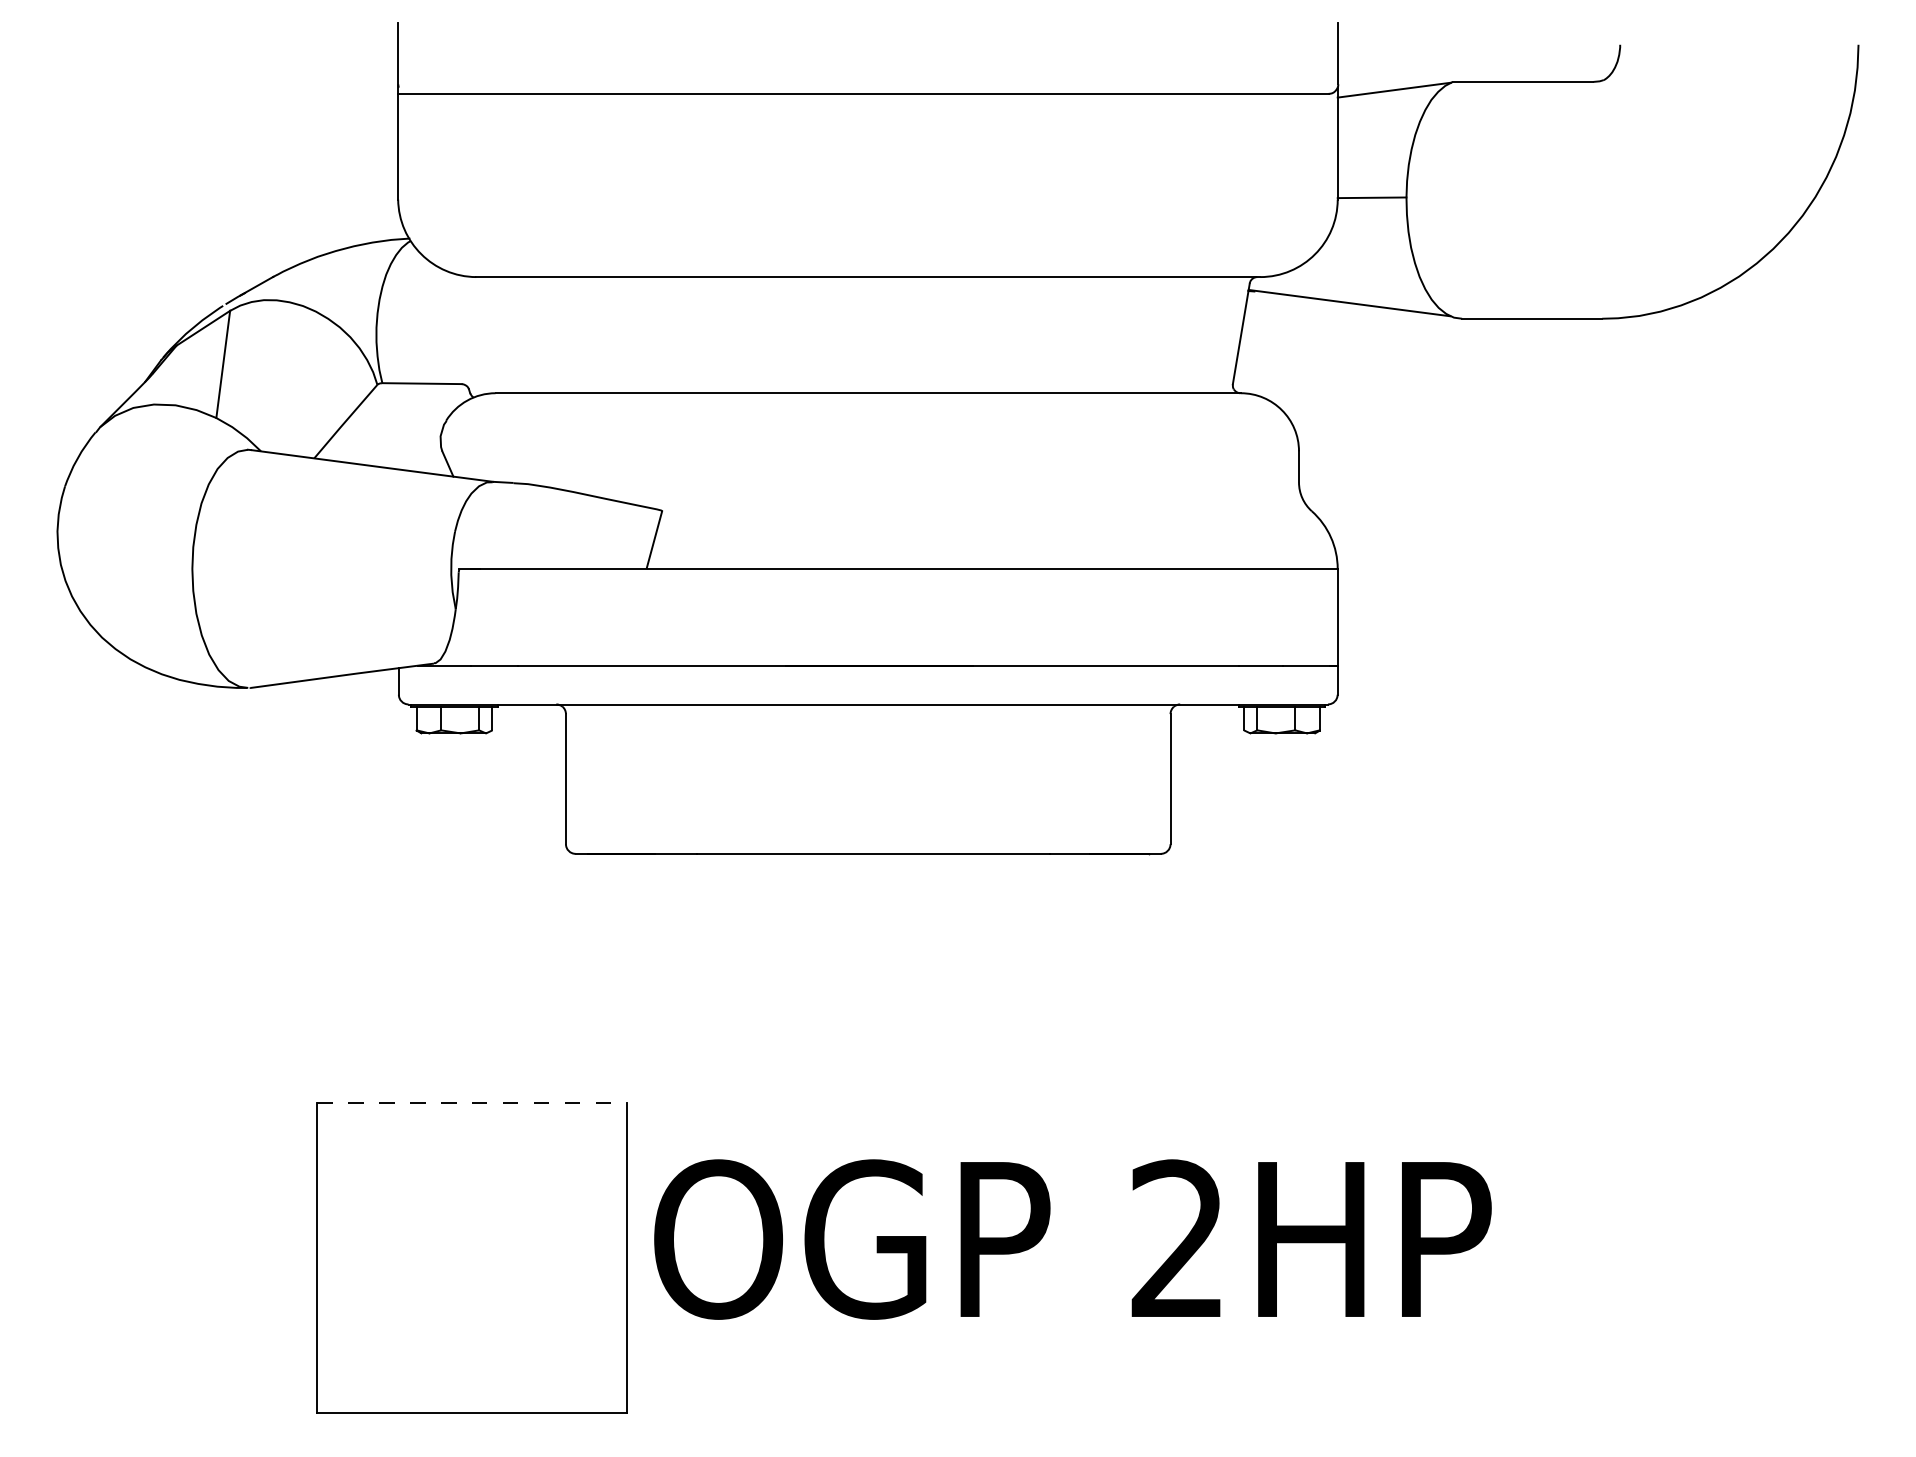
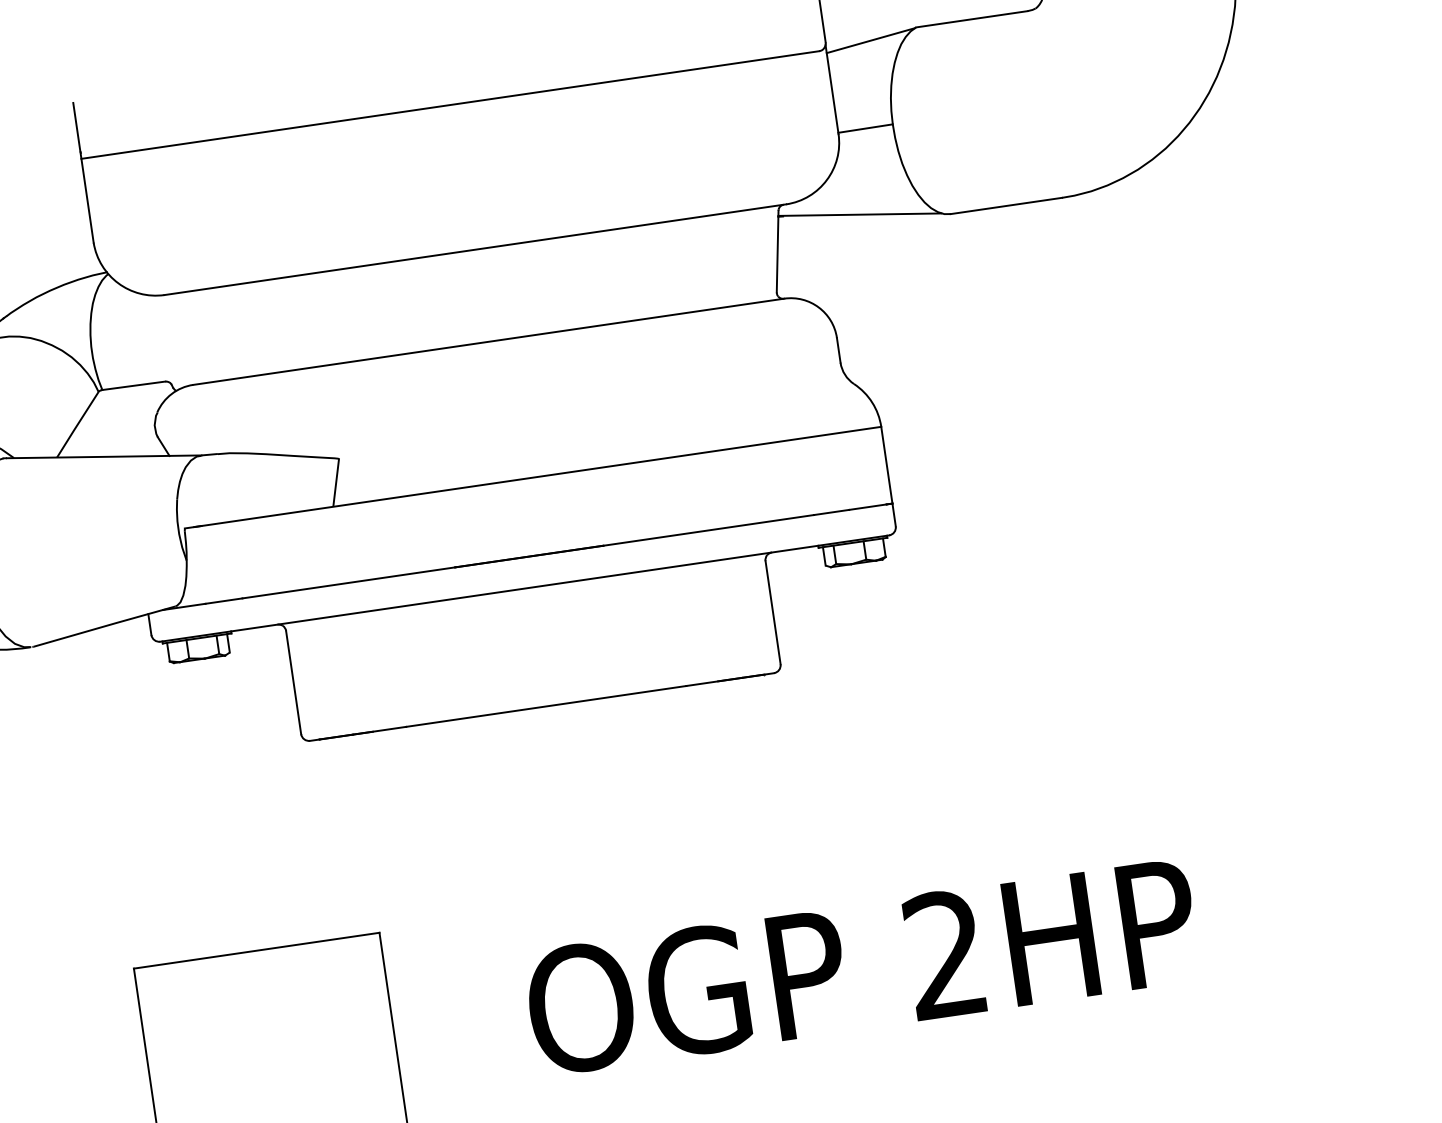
line: (471, 1103) -> (256, 950), dashed -> solid
text: (1072, 1239) -> (861, 966), moved

